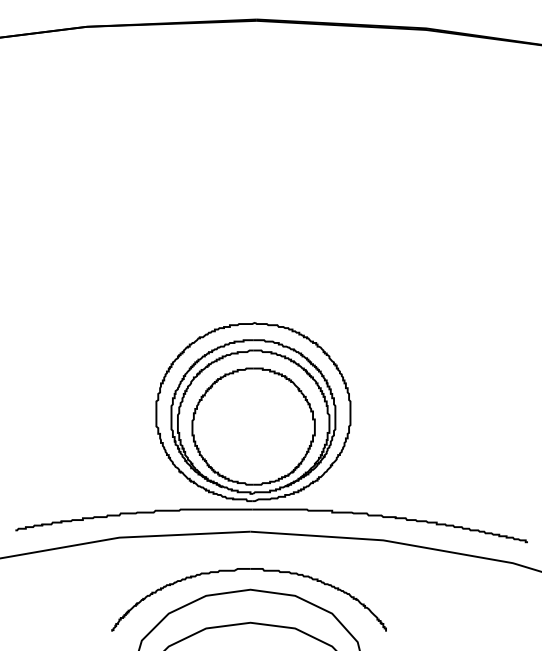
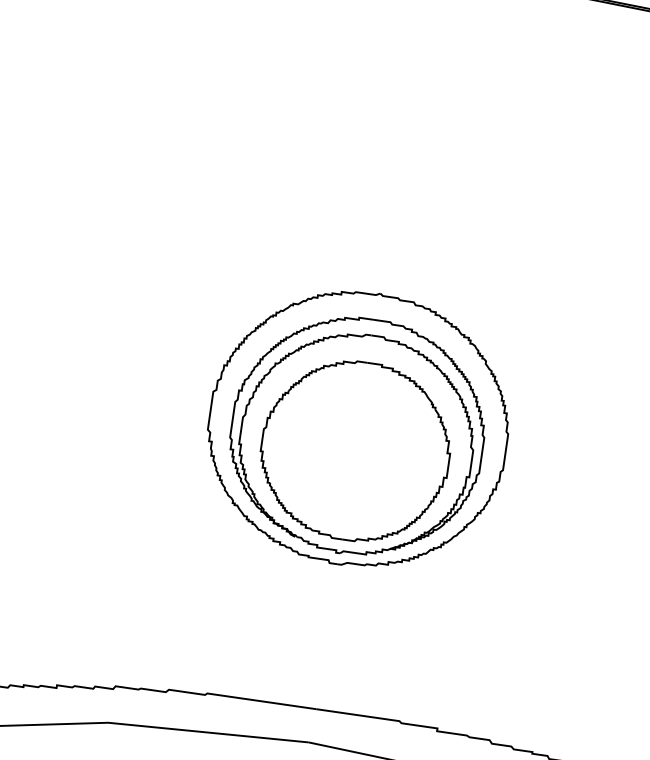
part: (253, 411) -> (358, 428), moved

